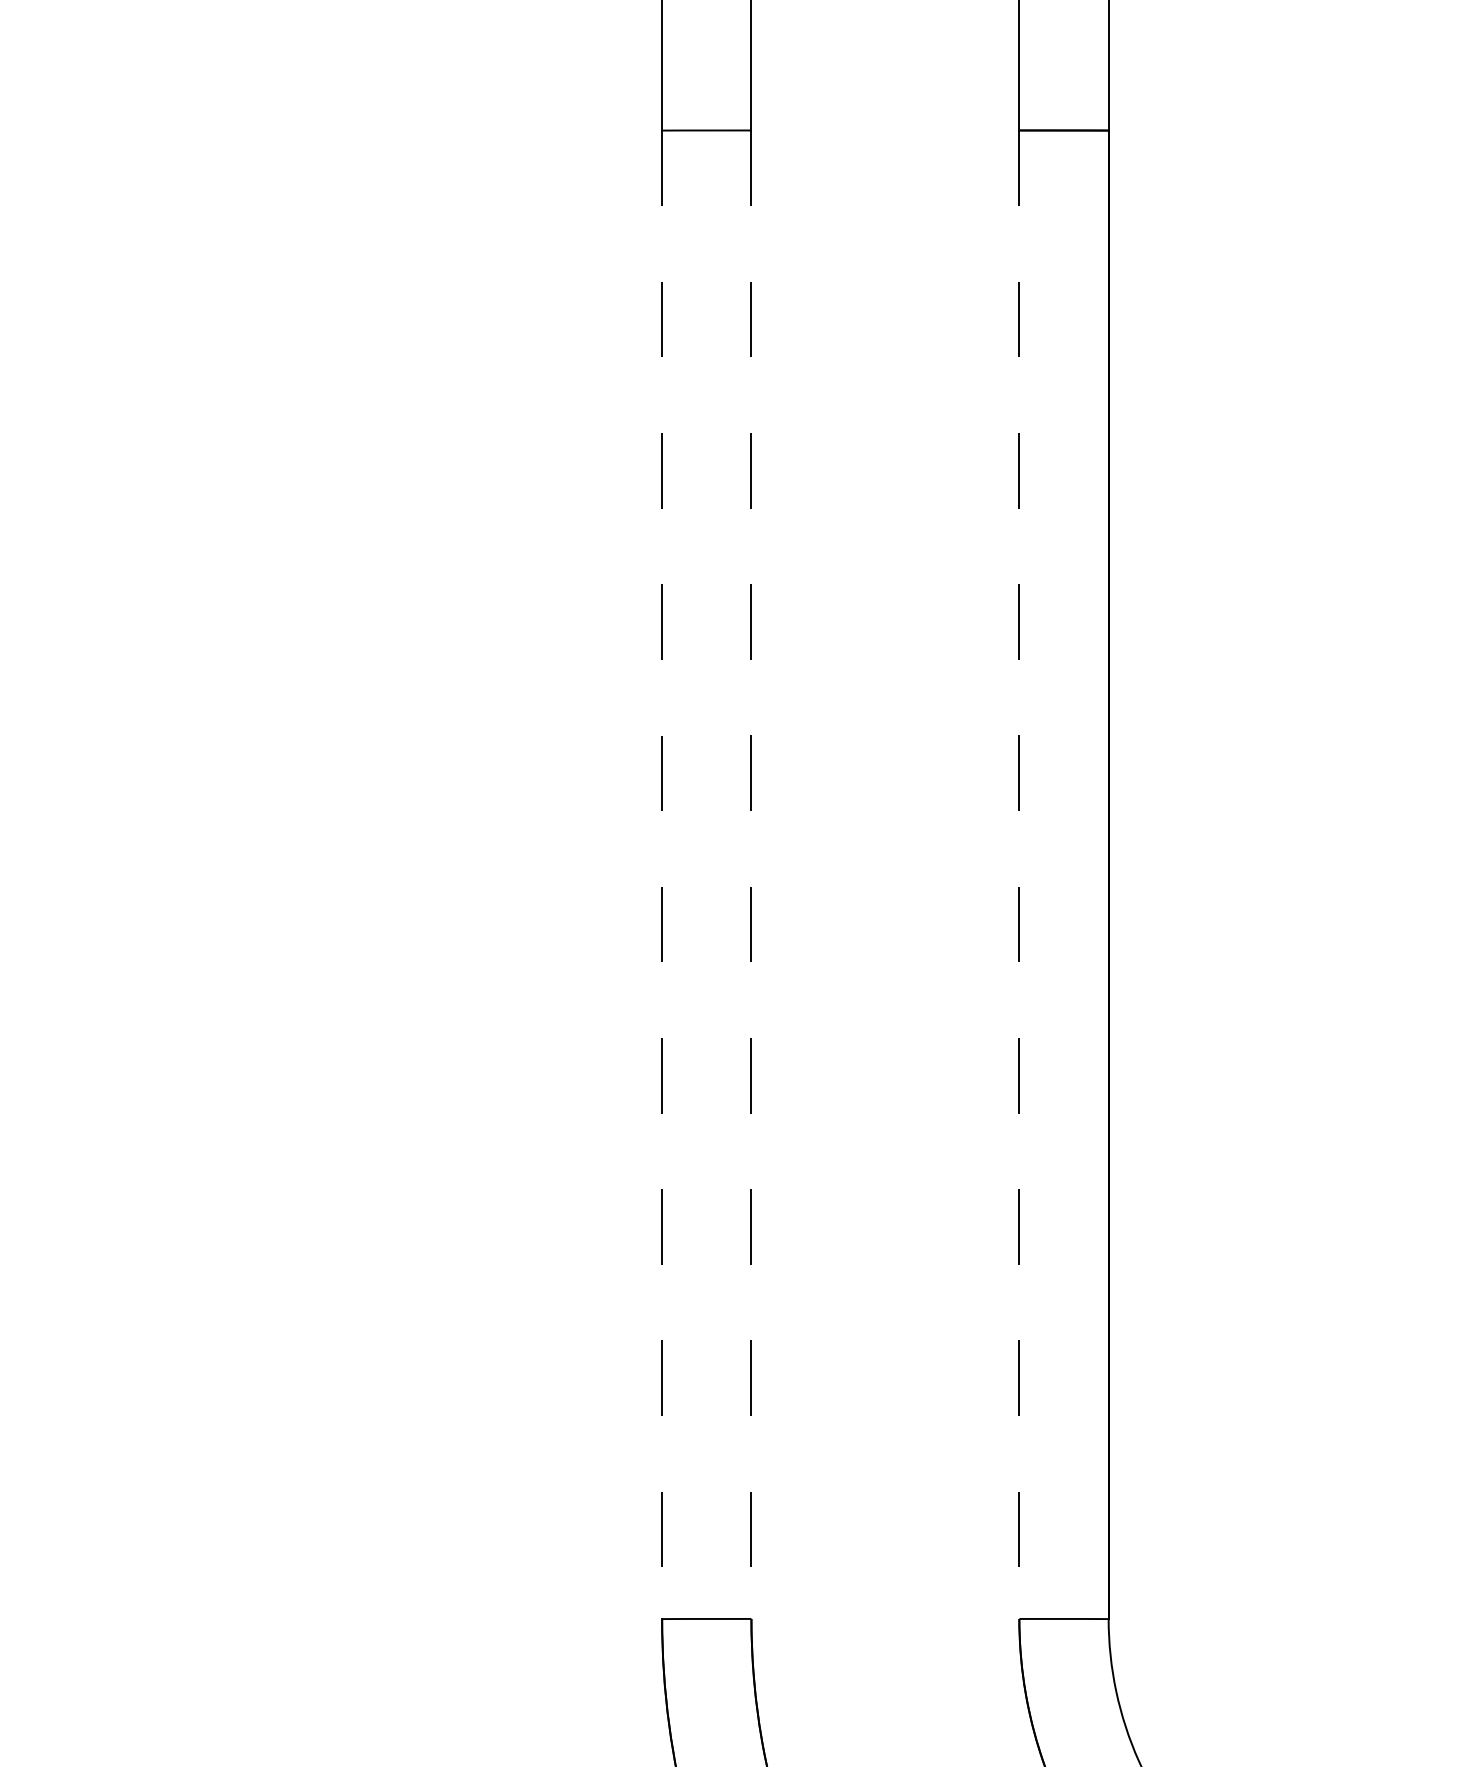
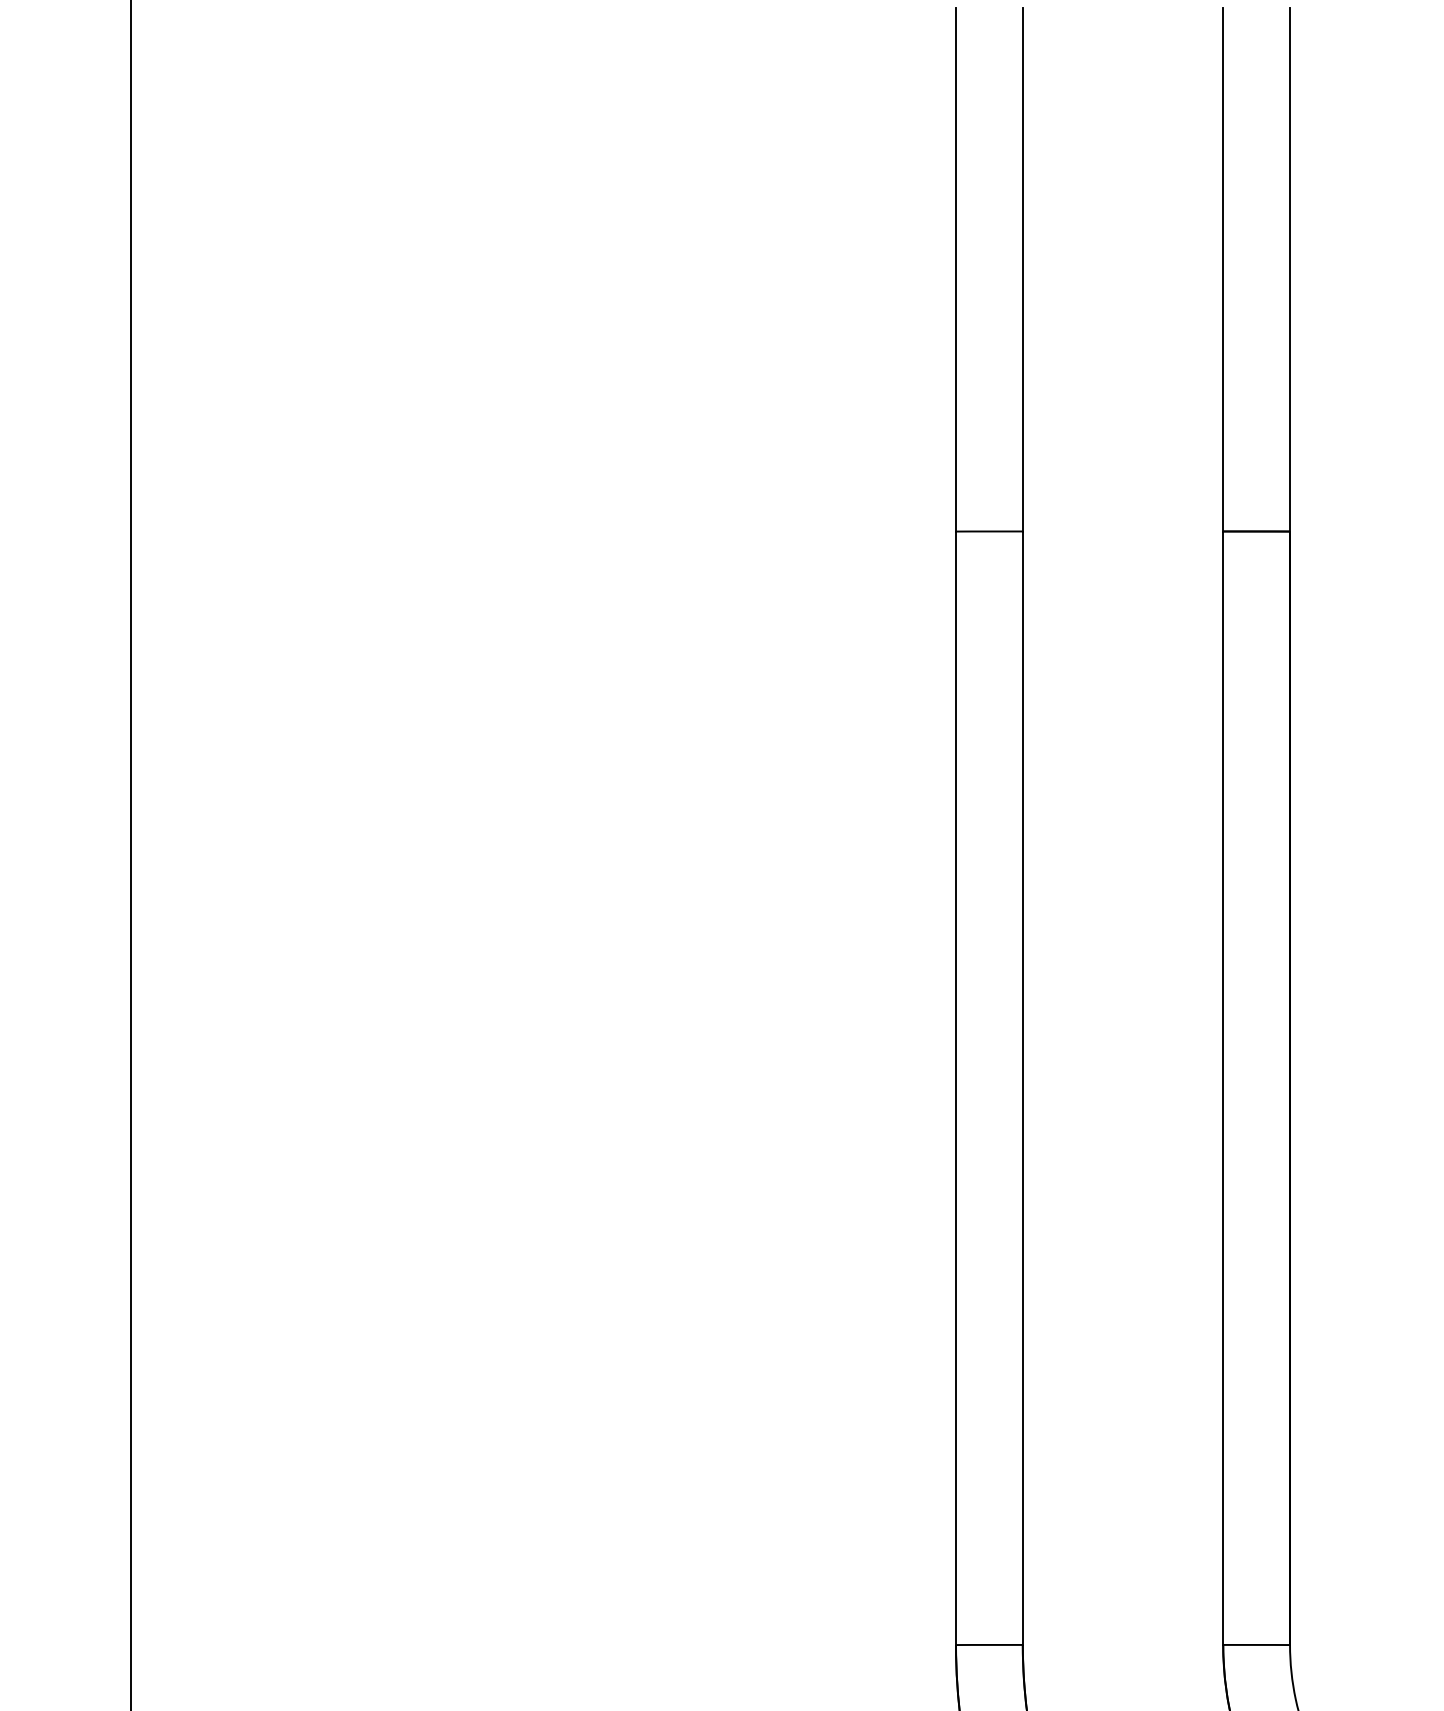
line: (661, 875) -> (955, 1088), dashed -> solid
line: (751, 875) -> (1022, 1088), dashed -> solid
line: (1019, 875) -> (1223, 1088), dashed -> solid

